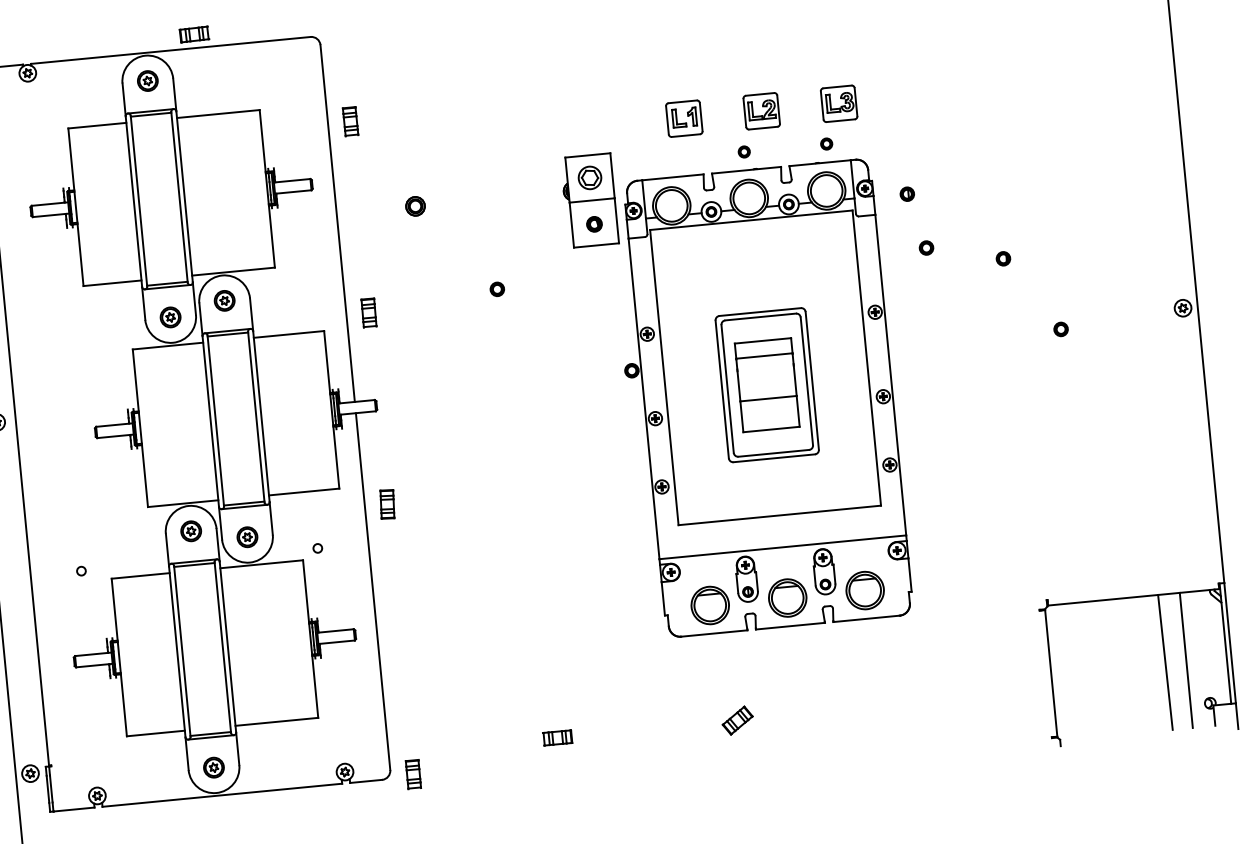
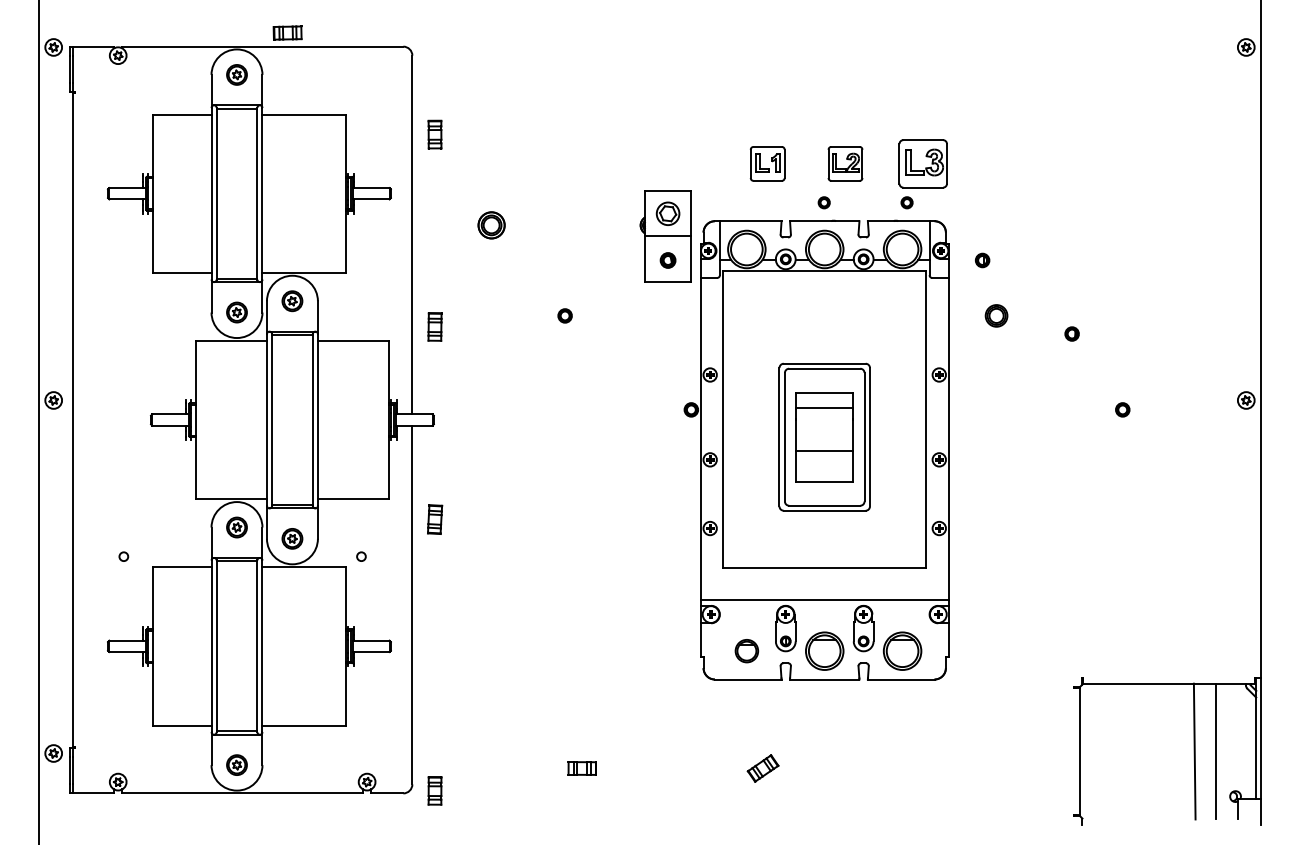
part: (839, 103) -> (923, 163), size x1.4
part: (415, 206) -> (491, 225), size x1.4
part: (926, 247) -> (996, 315), size x1.6
part: (709, 604) -> (746, 650), size x0.6

